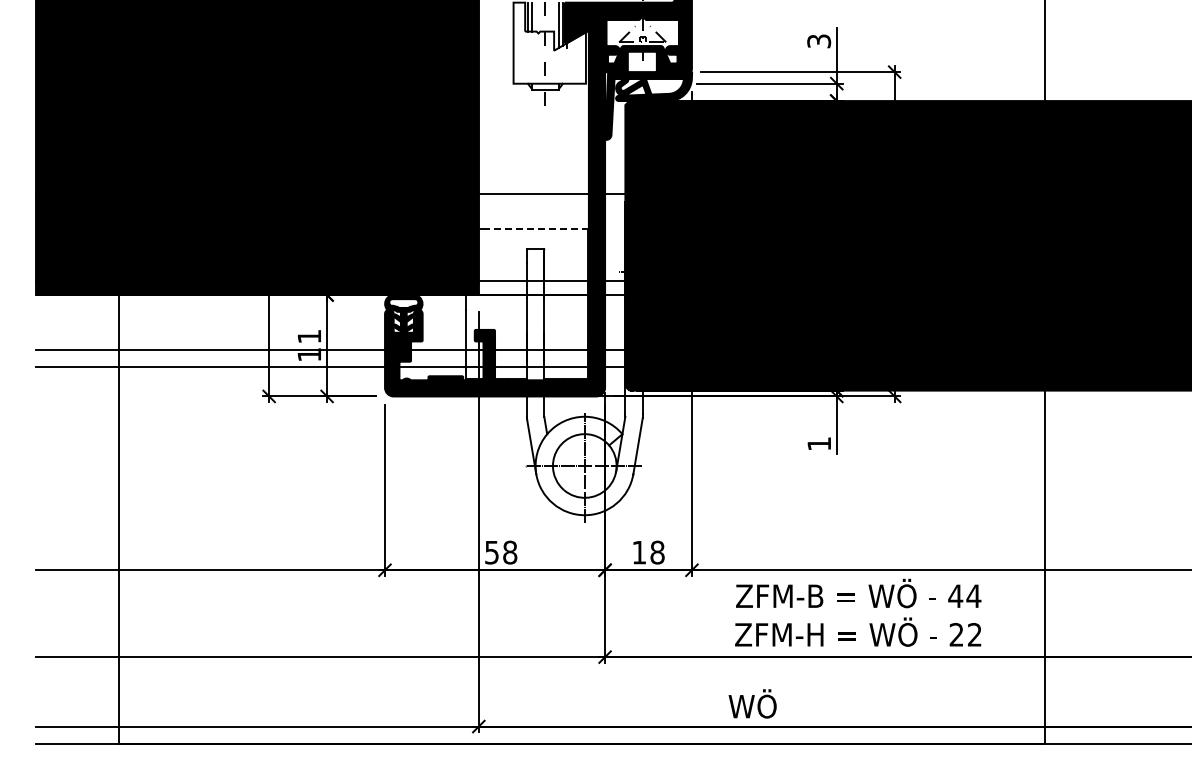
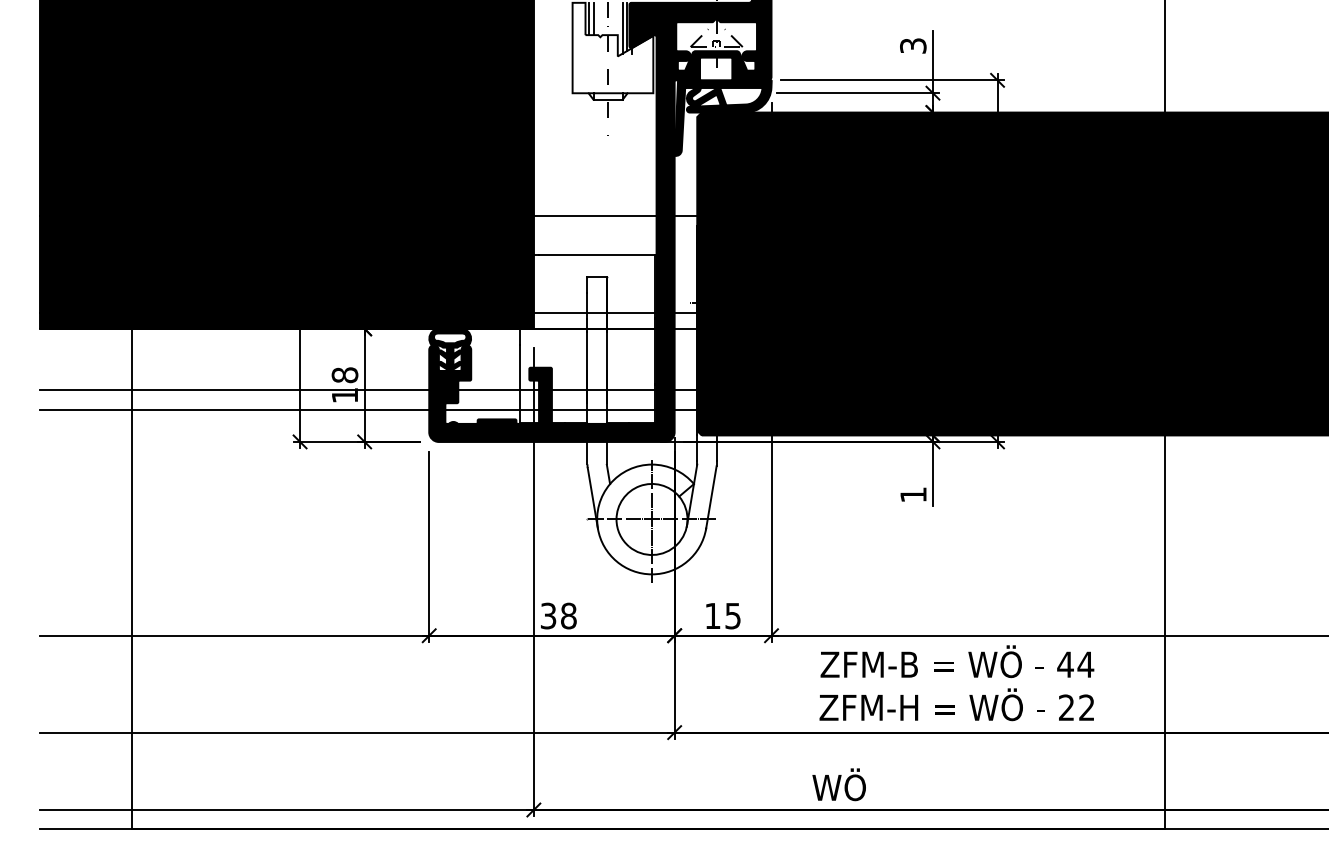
line: (536, 228) -> (598, 254), dashed -> solid
text: (309, 336) -> (345, 375), 11 -> 18
text: (491, 551) -> (547, 614), 58 -> 38
text: (657, 552) -> (733, 615), 18 -> 15

